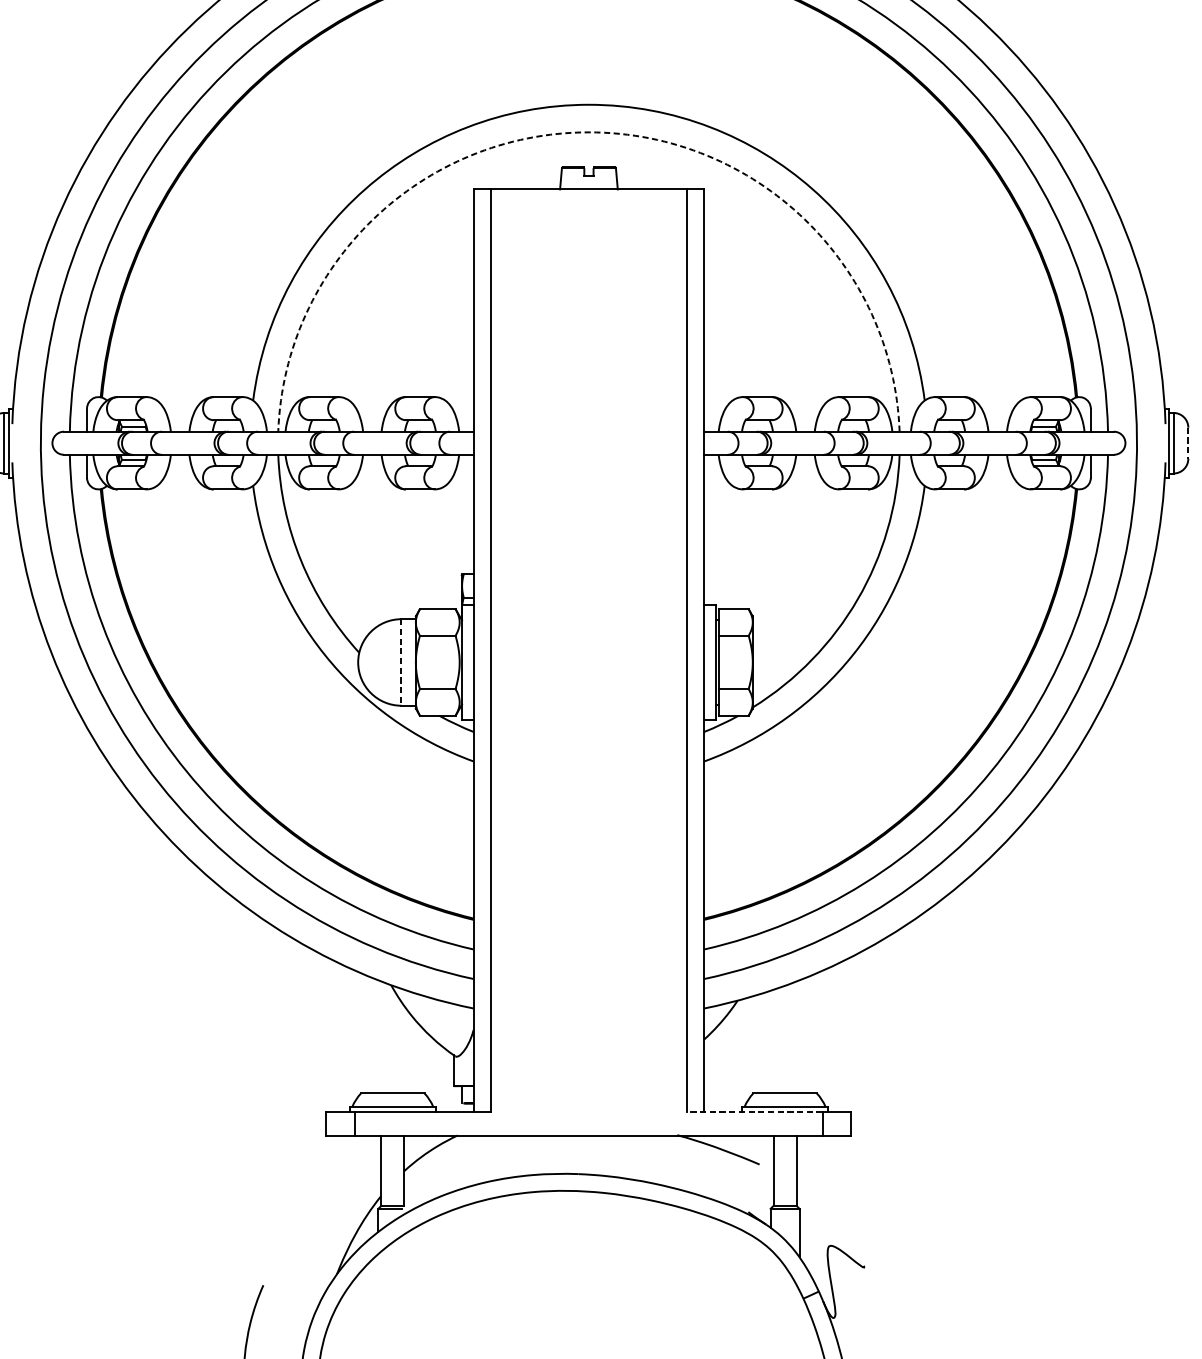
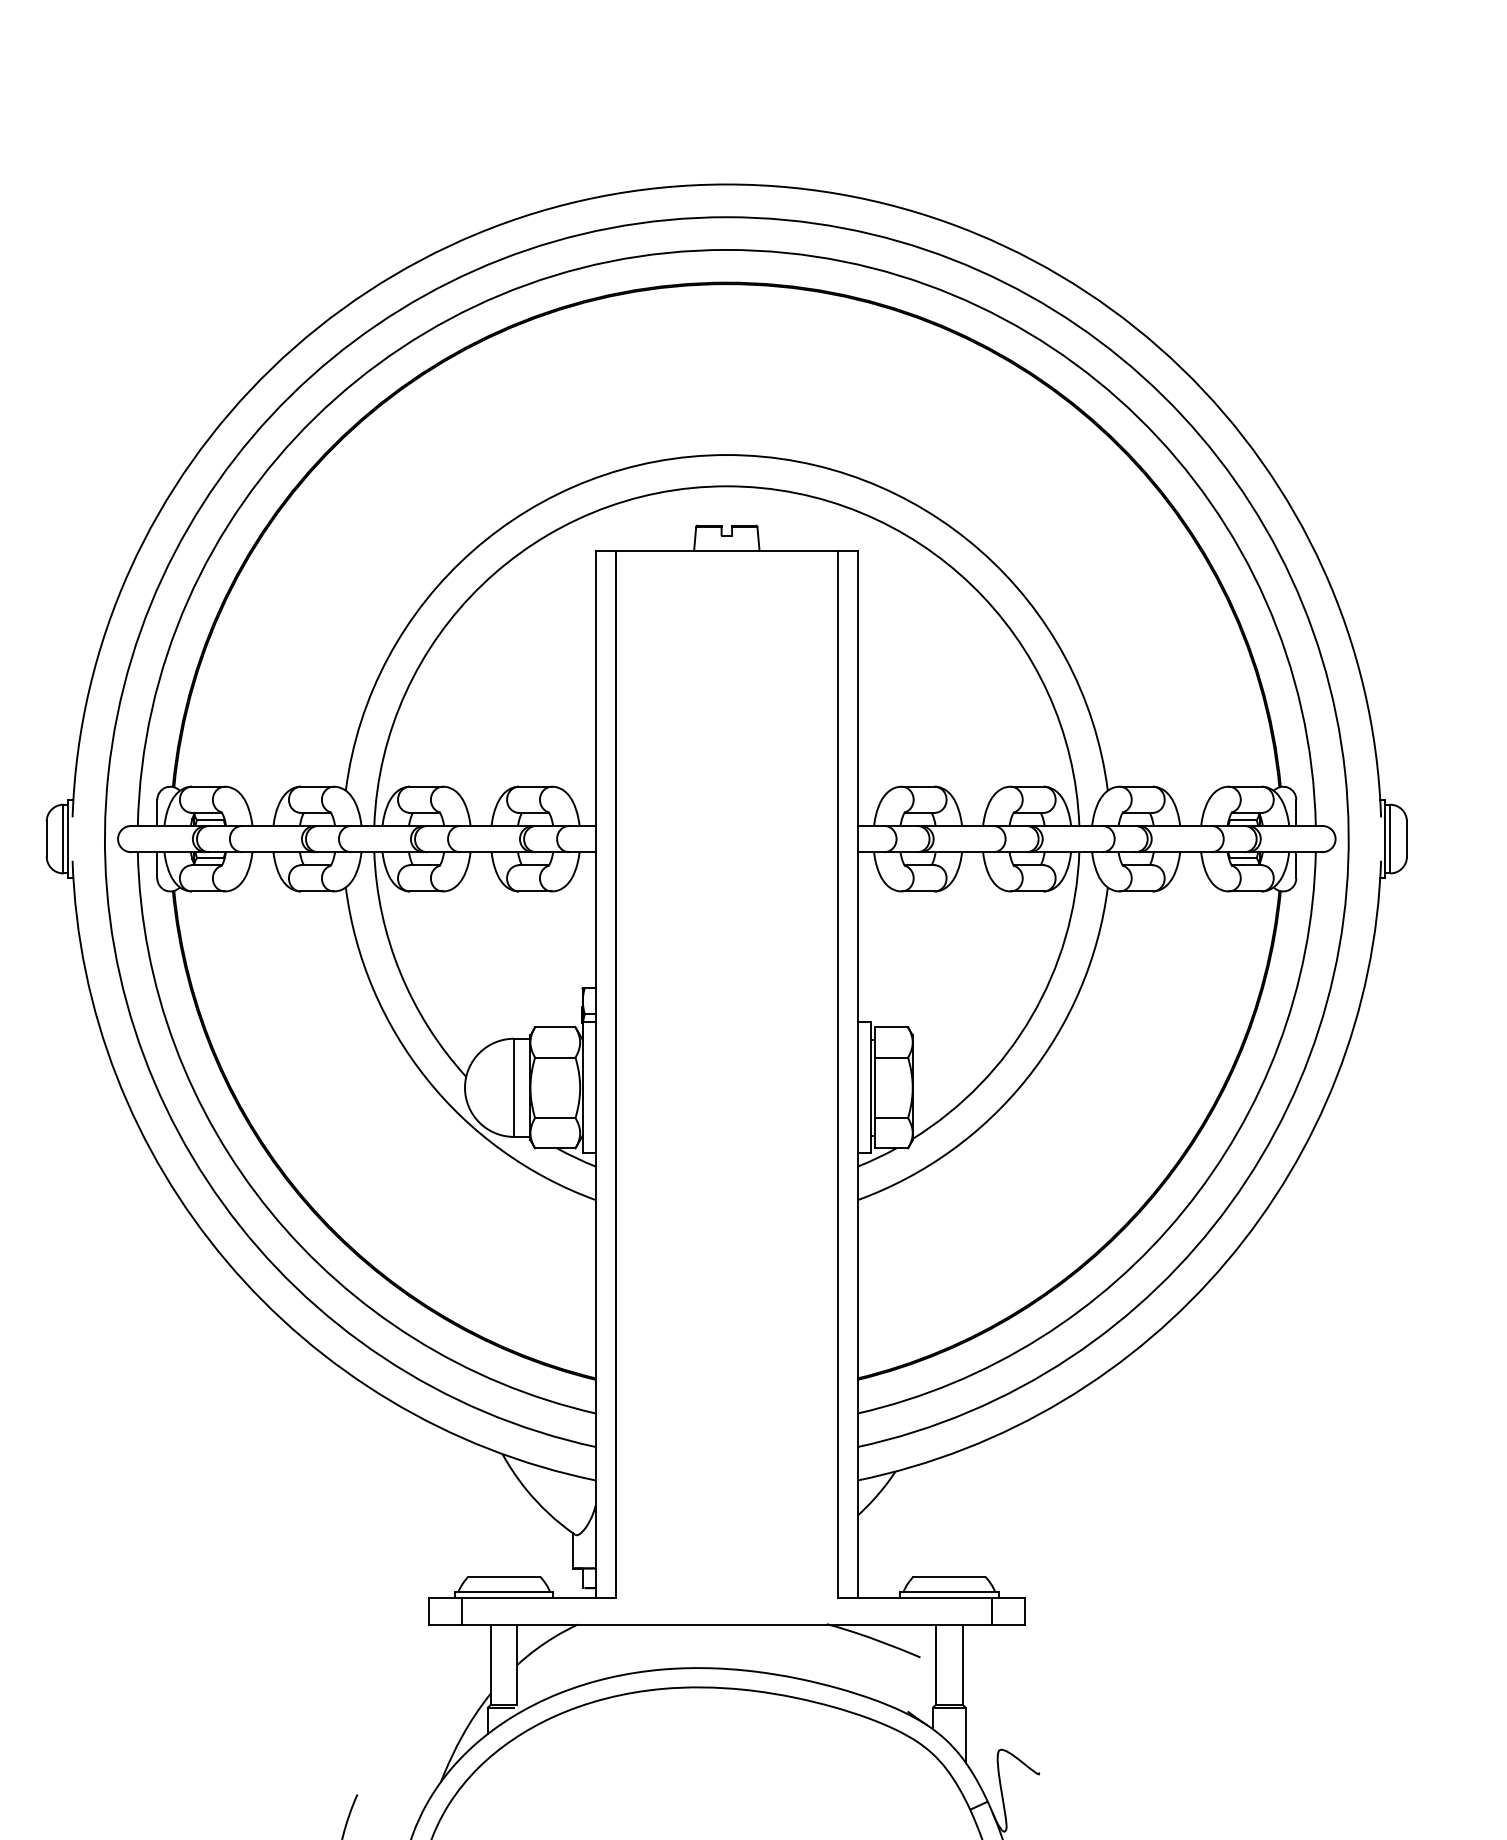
arc: (588, 132) -> (726, 486), dashed -> solid
line: (1187, 443) -> (1406, 839), dashed -> solid
line: (401, 663) -> (514, 1088), dashed -> solid
line: (755, 1112) -> (915, 1598), dashed -> solid

